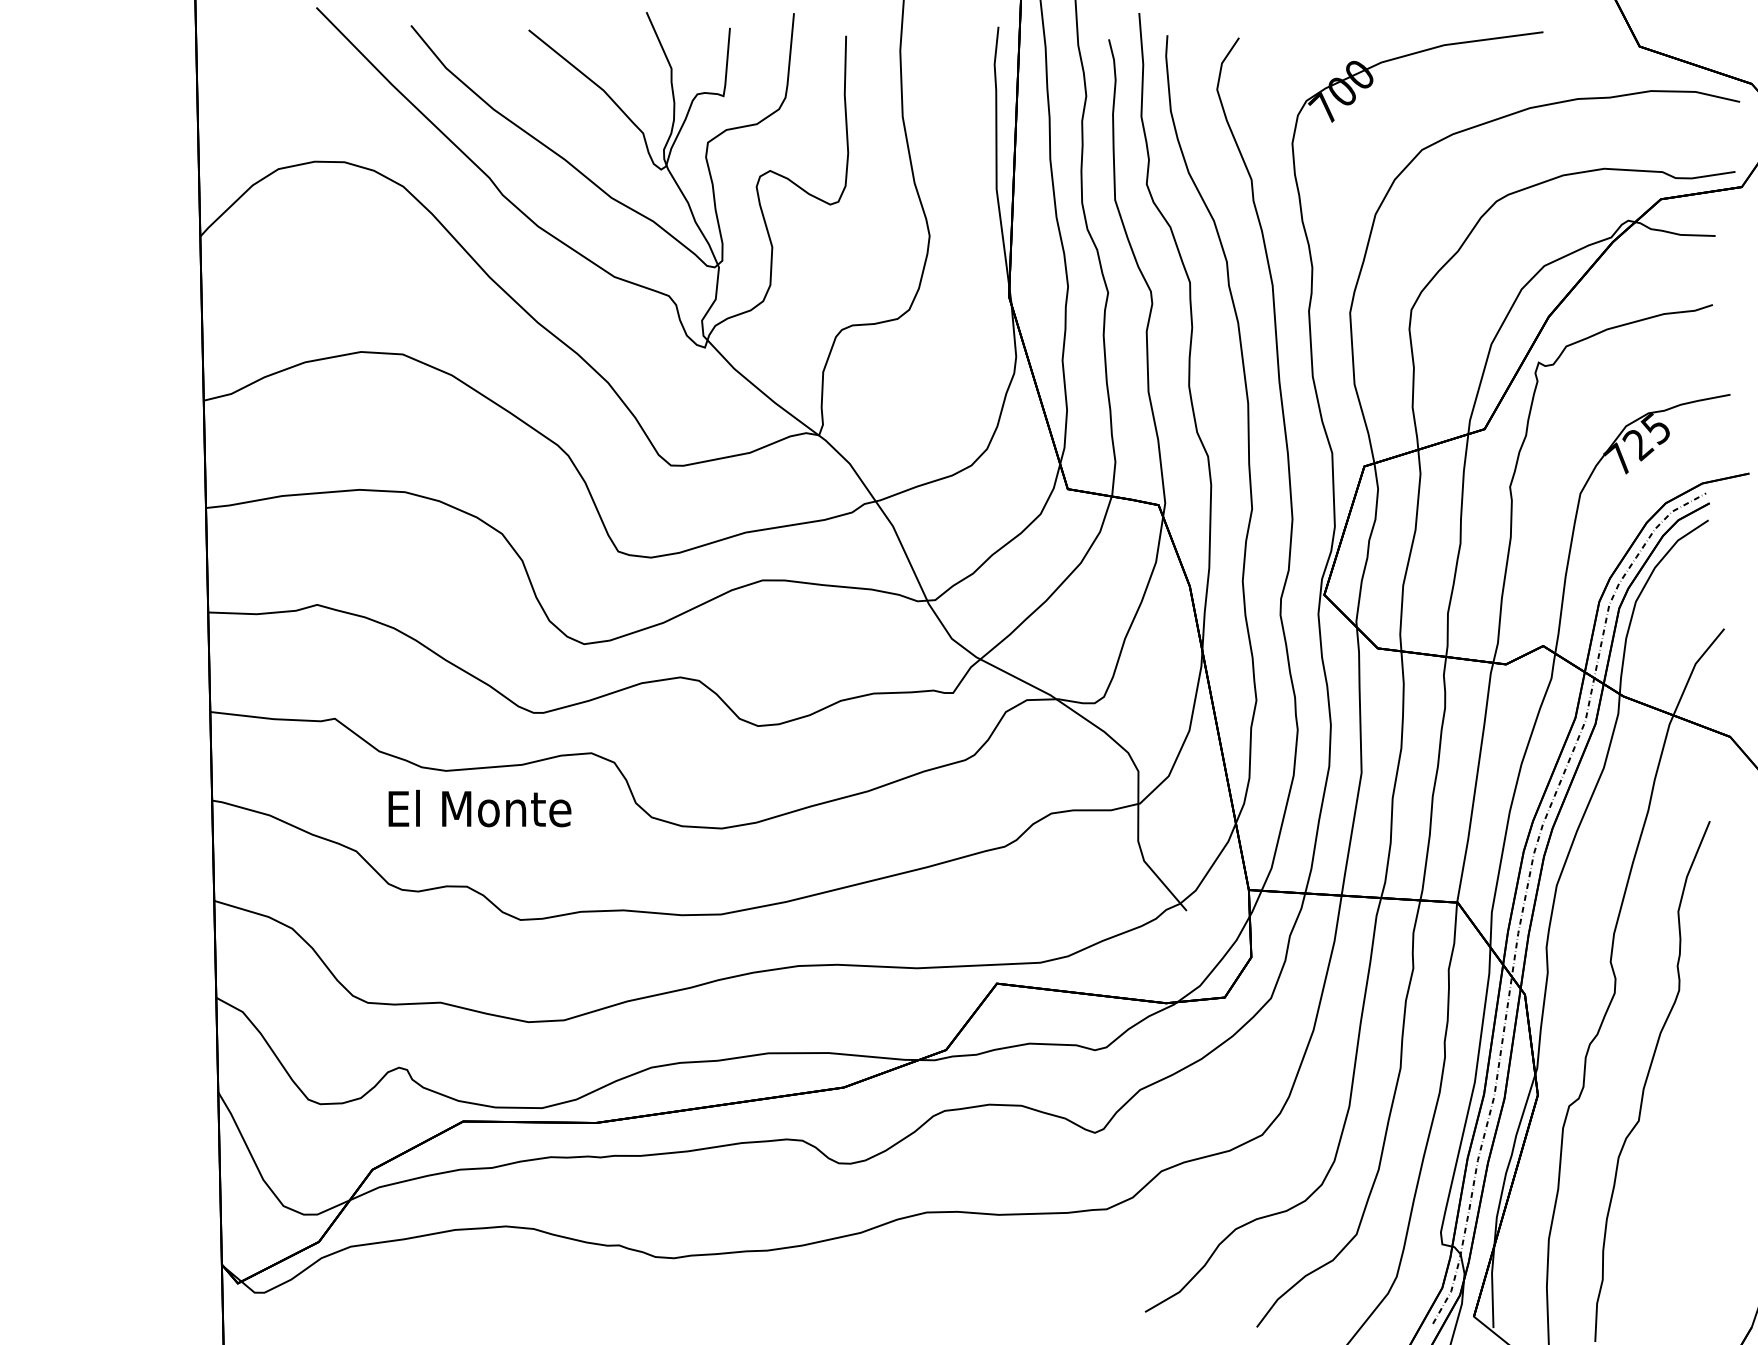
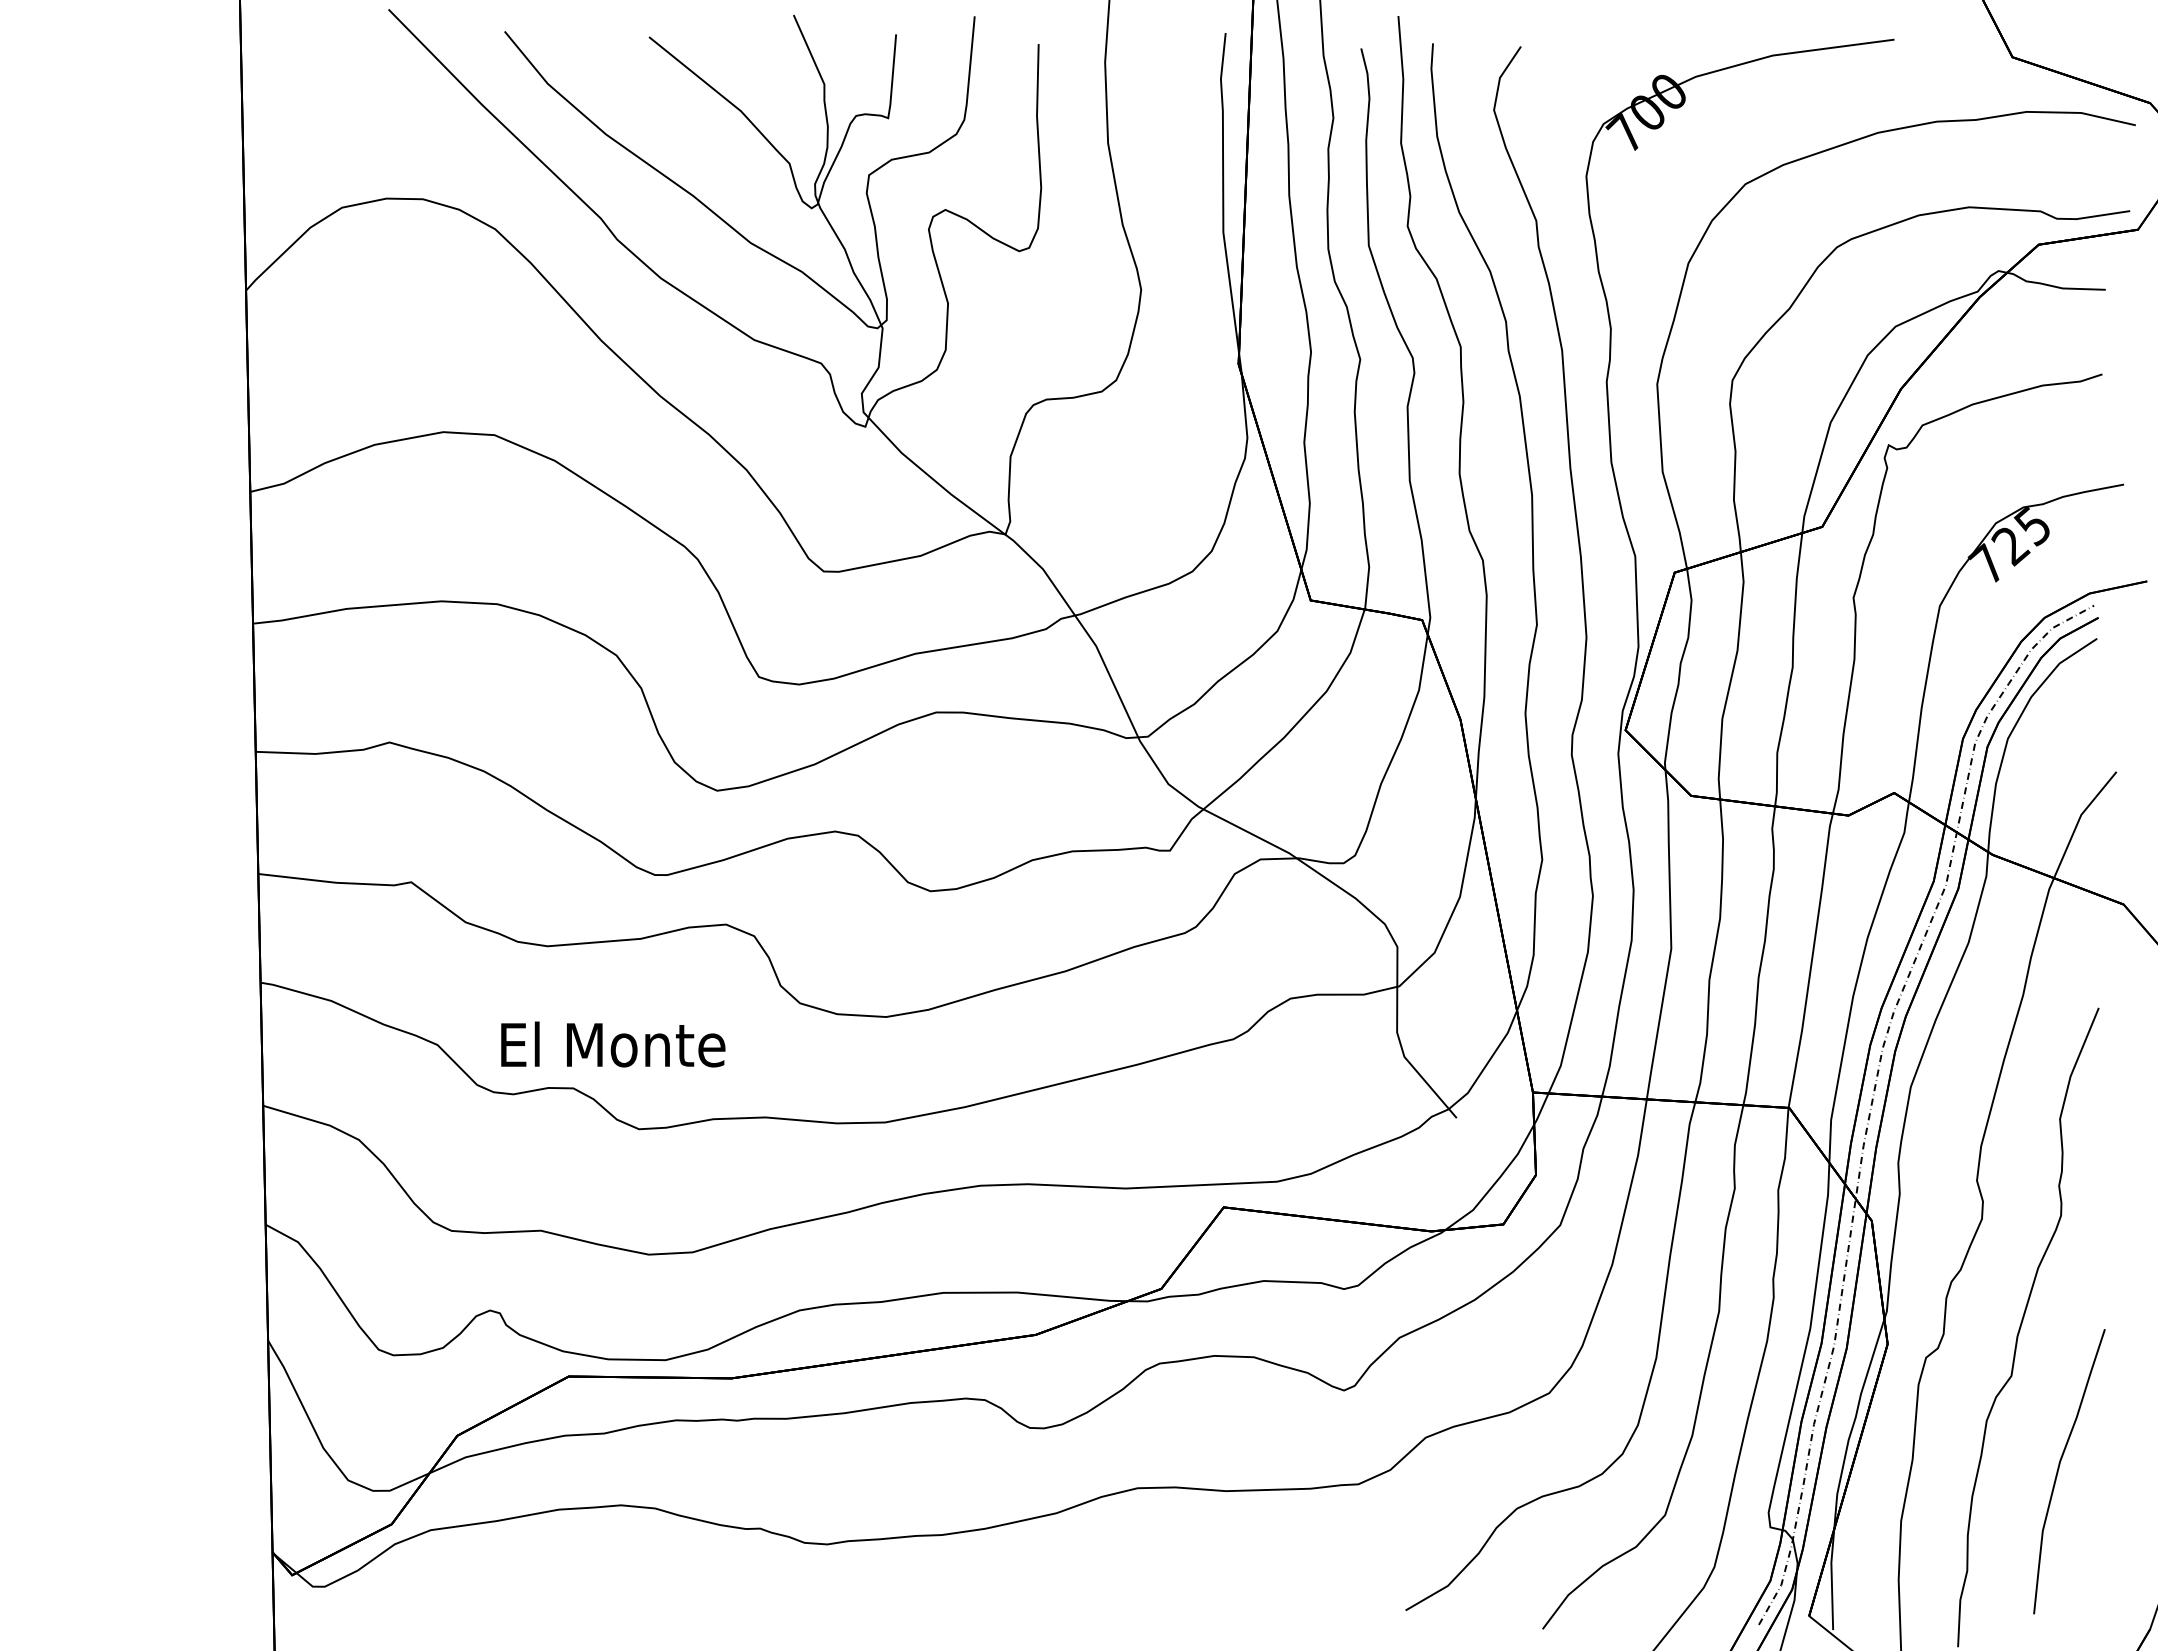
text: (480, 808) -> (613, 1044), moved
curve: (1677, 1197) -> (2059, 1469), added

